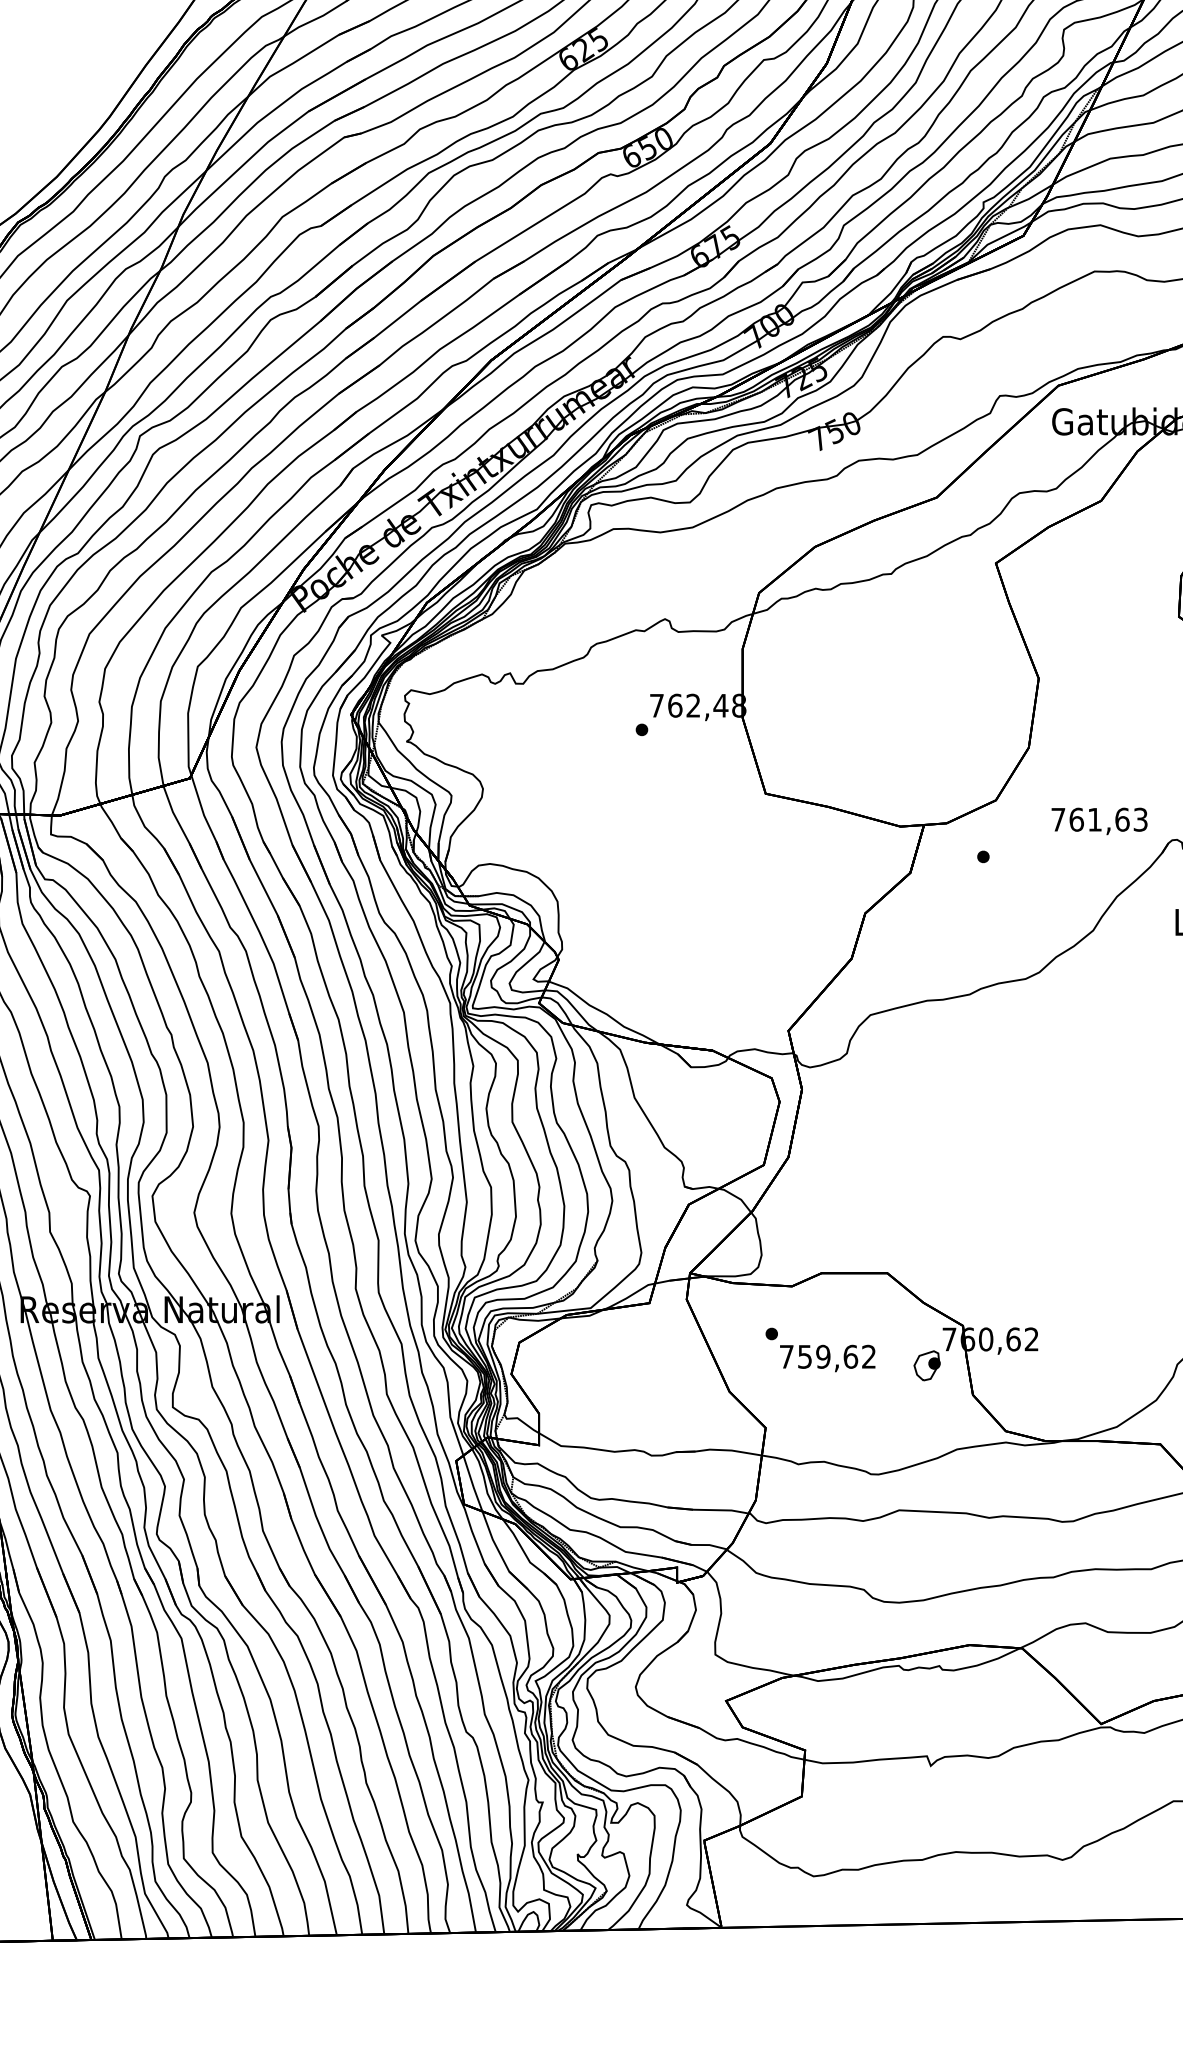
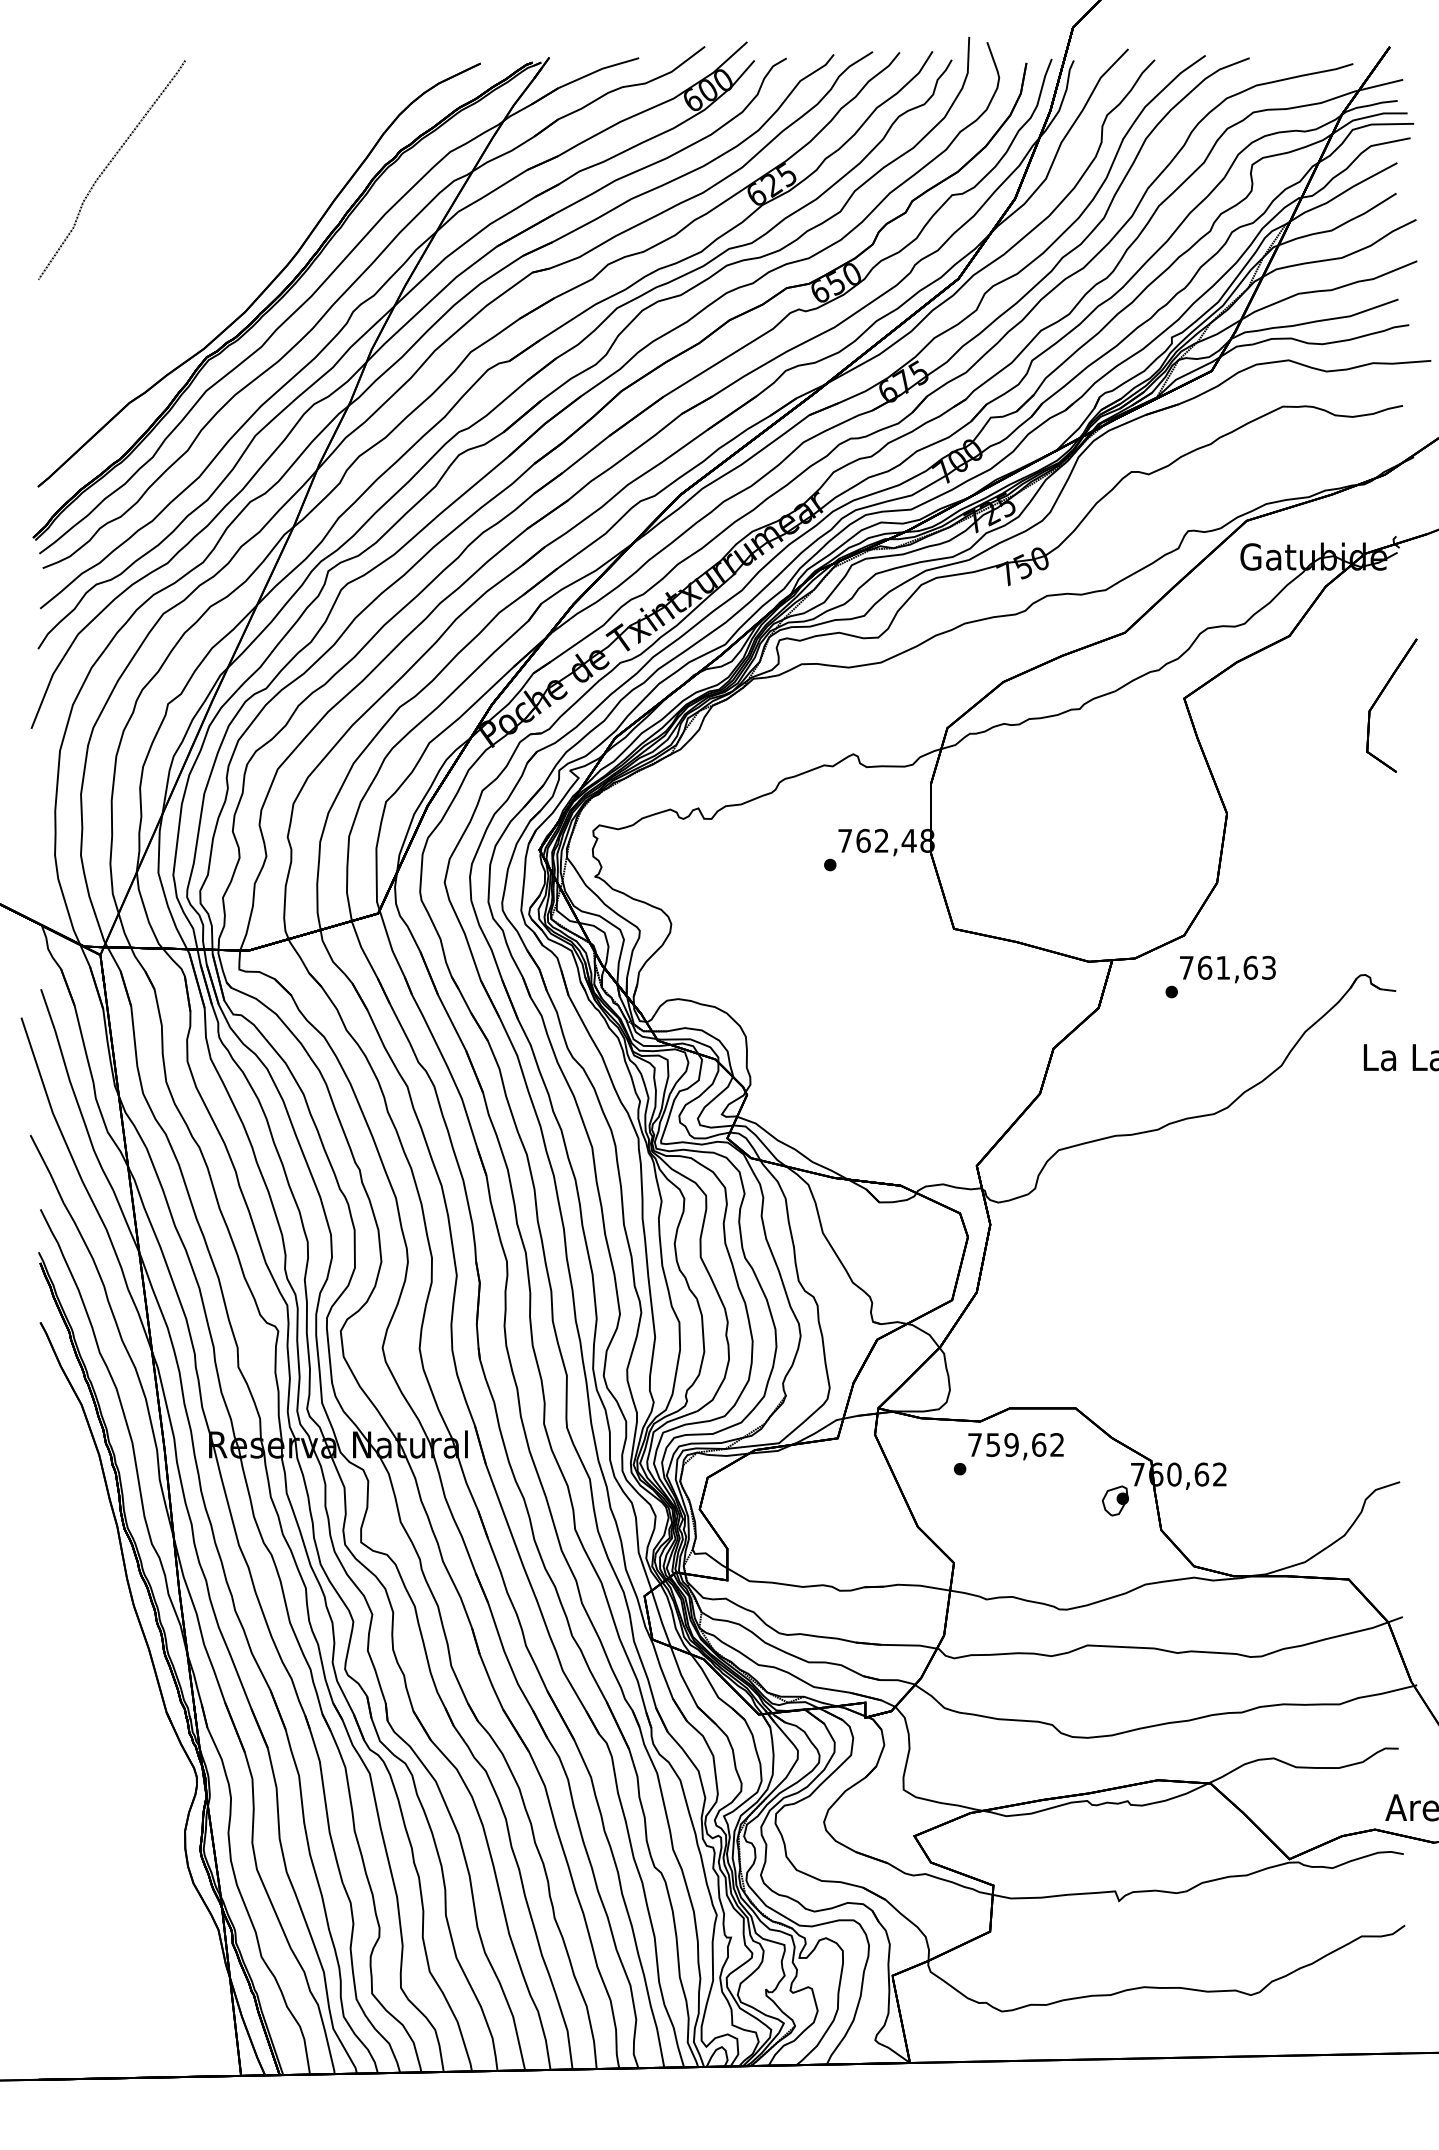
text: (1099, 821) -> (1227, 969), moved
text: (827, 1358) -> (1015, 1446), moved

